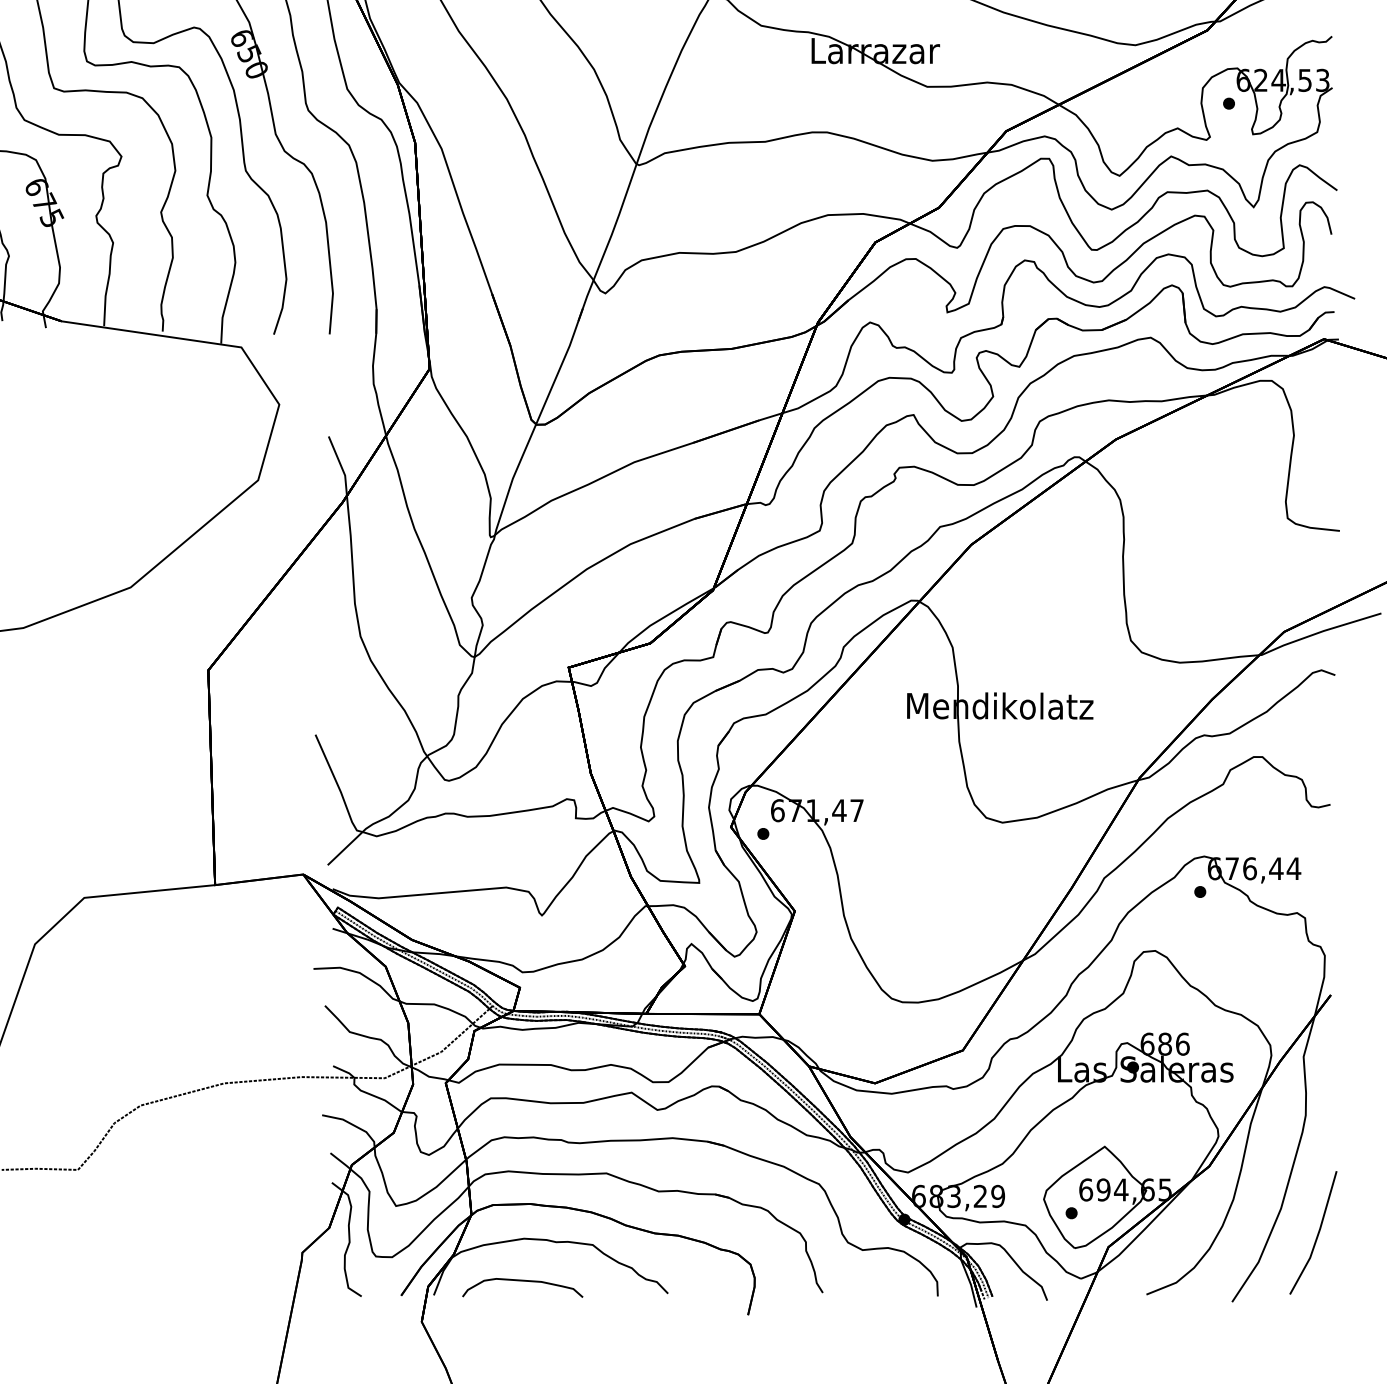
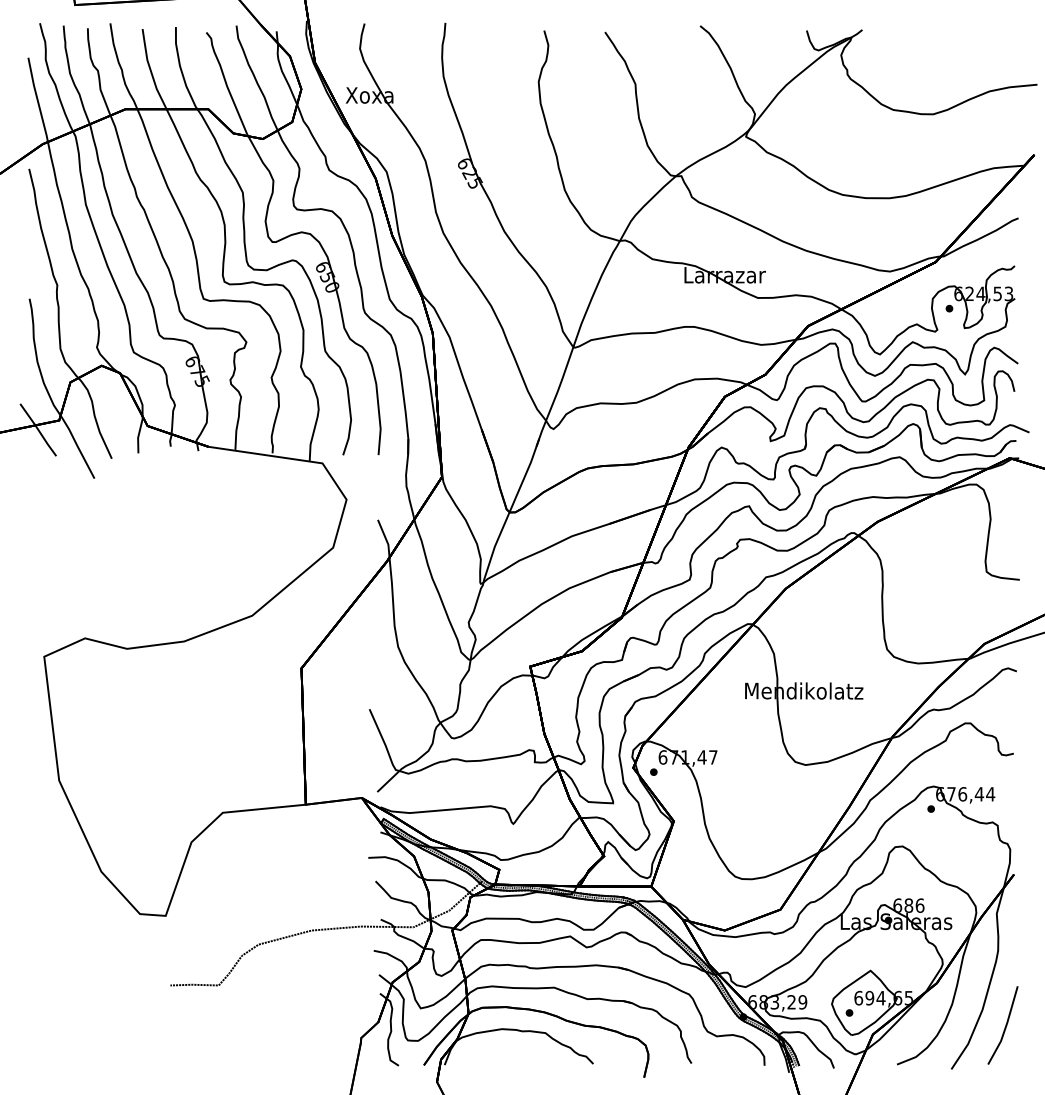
curve: (521, 1281) -> (500, 1056), removed

